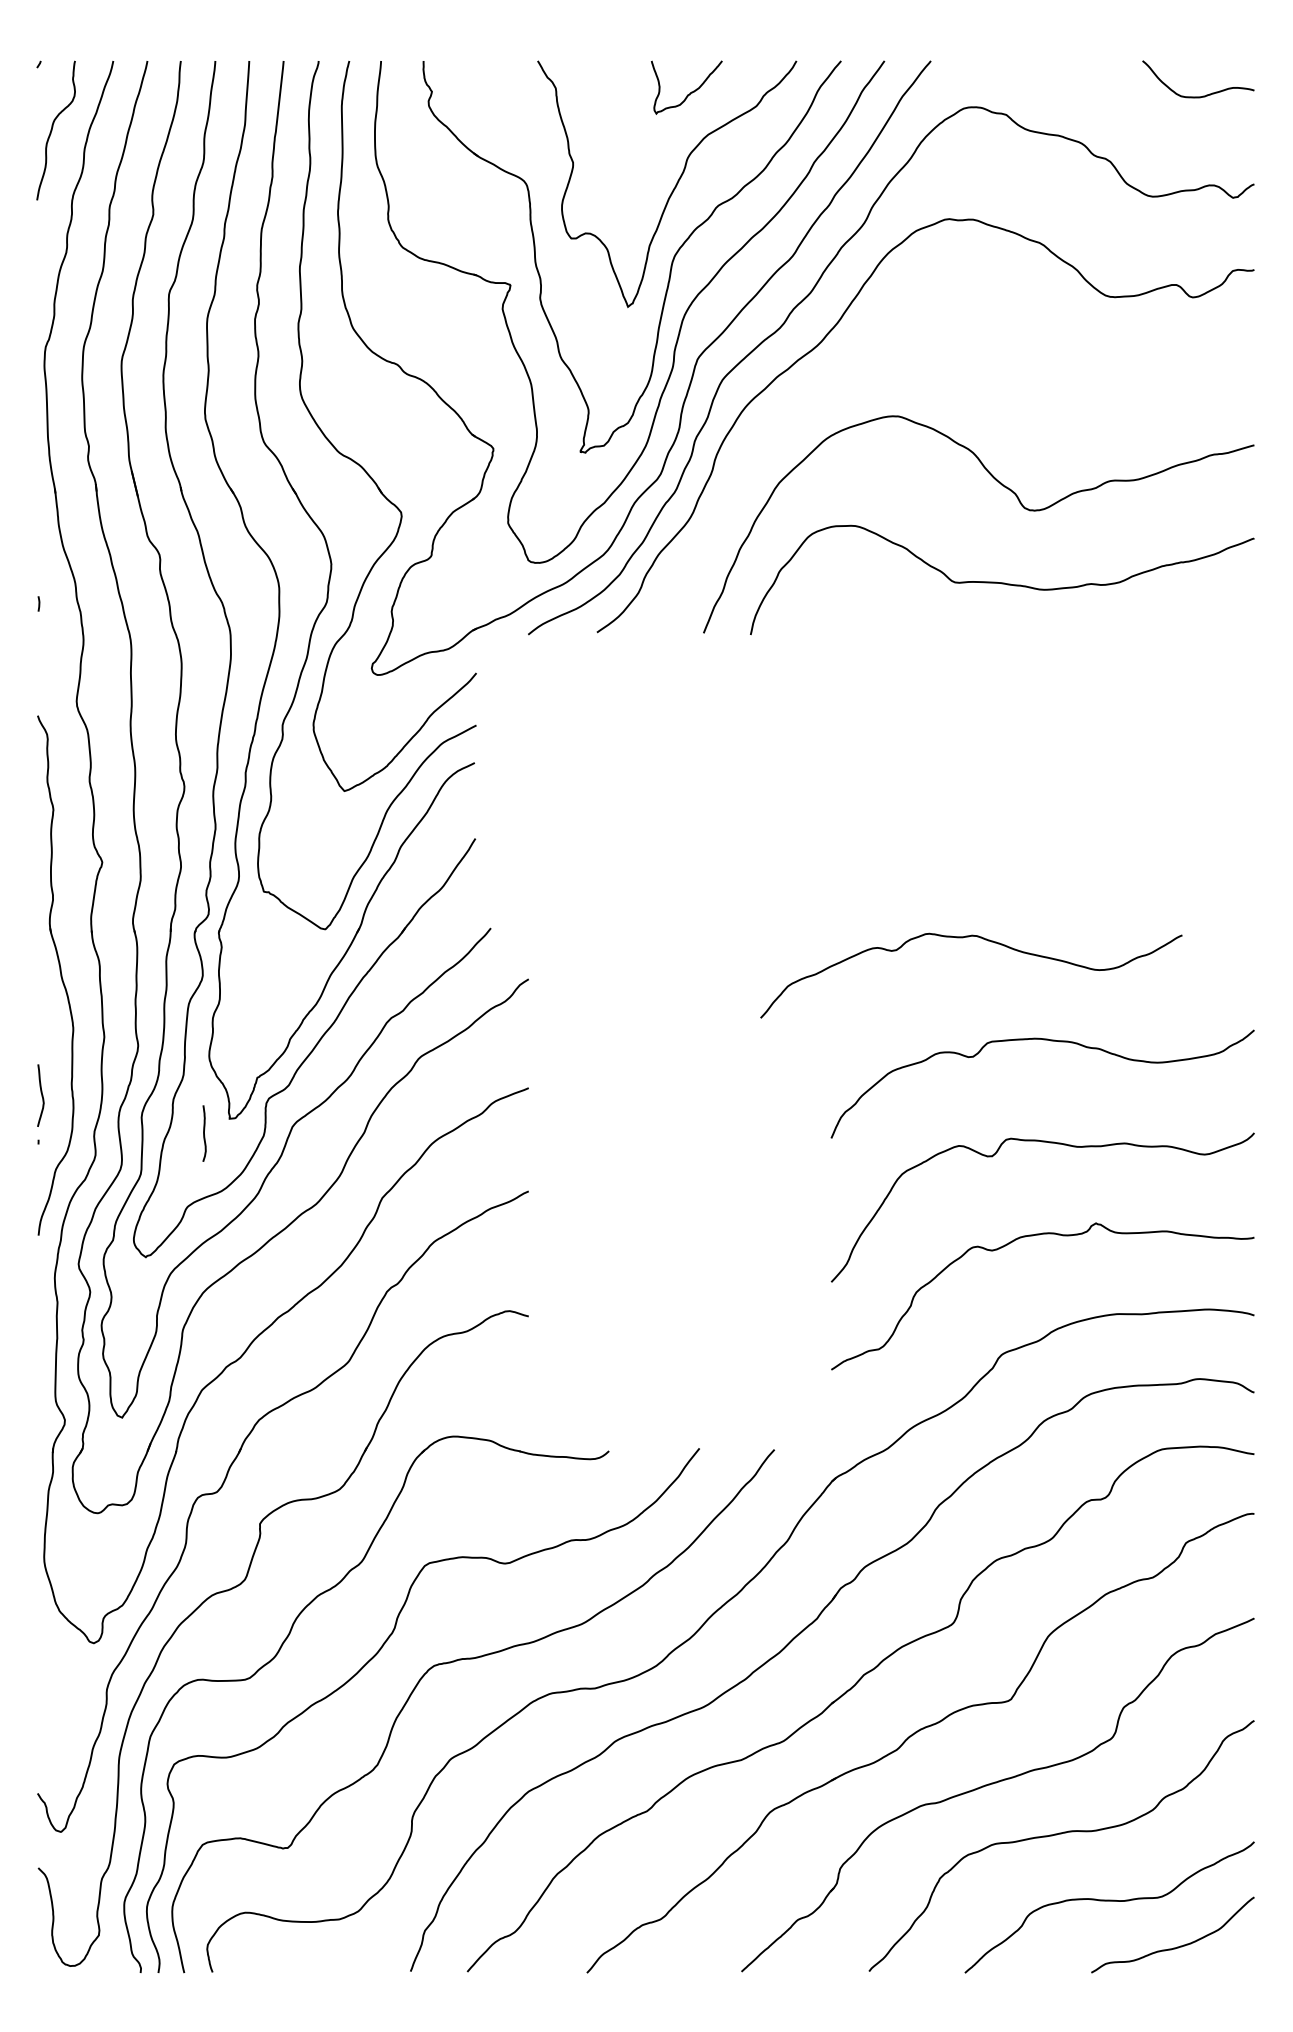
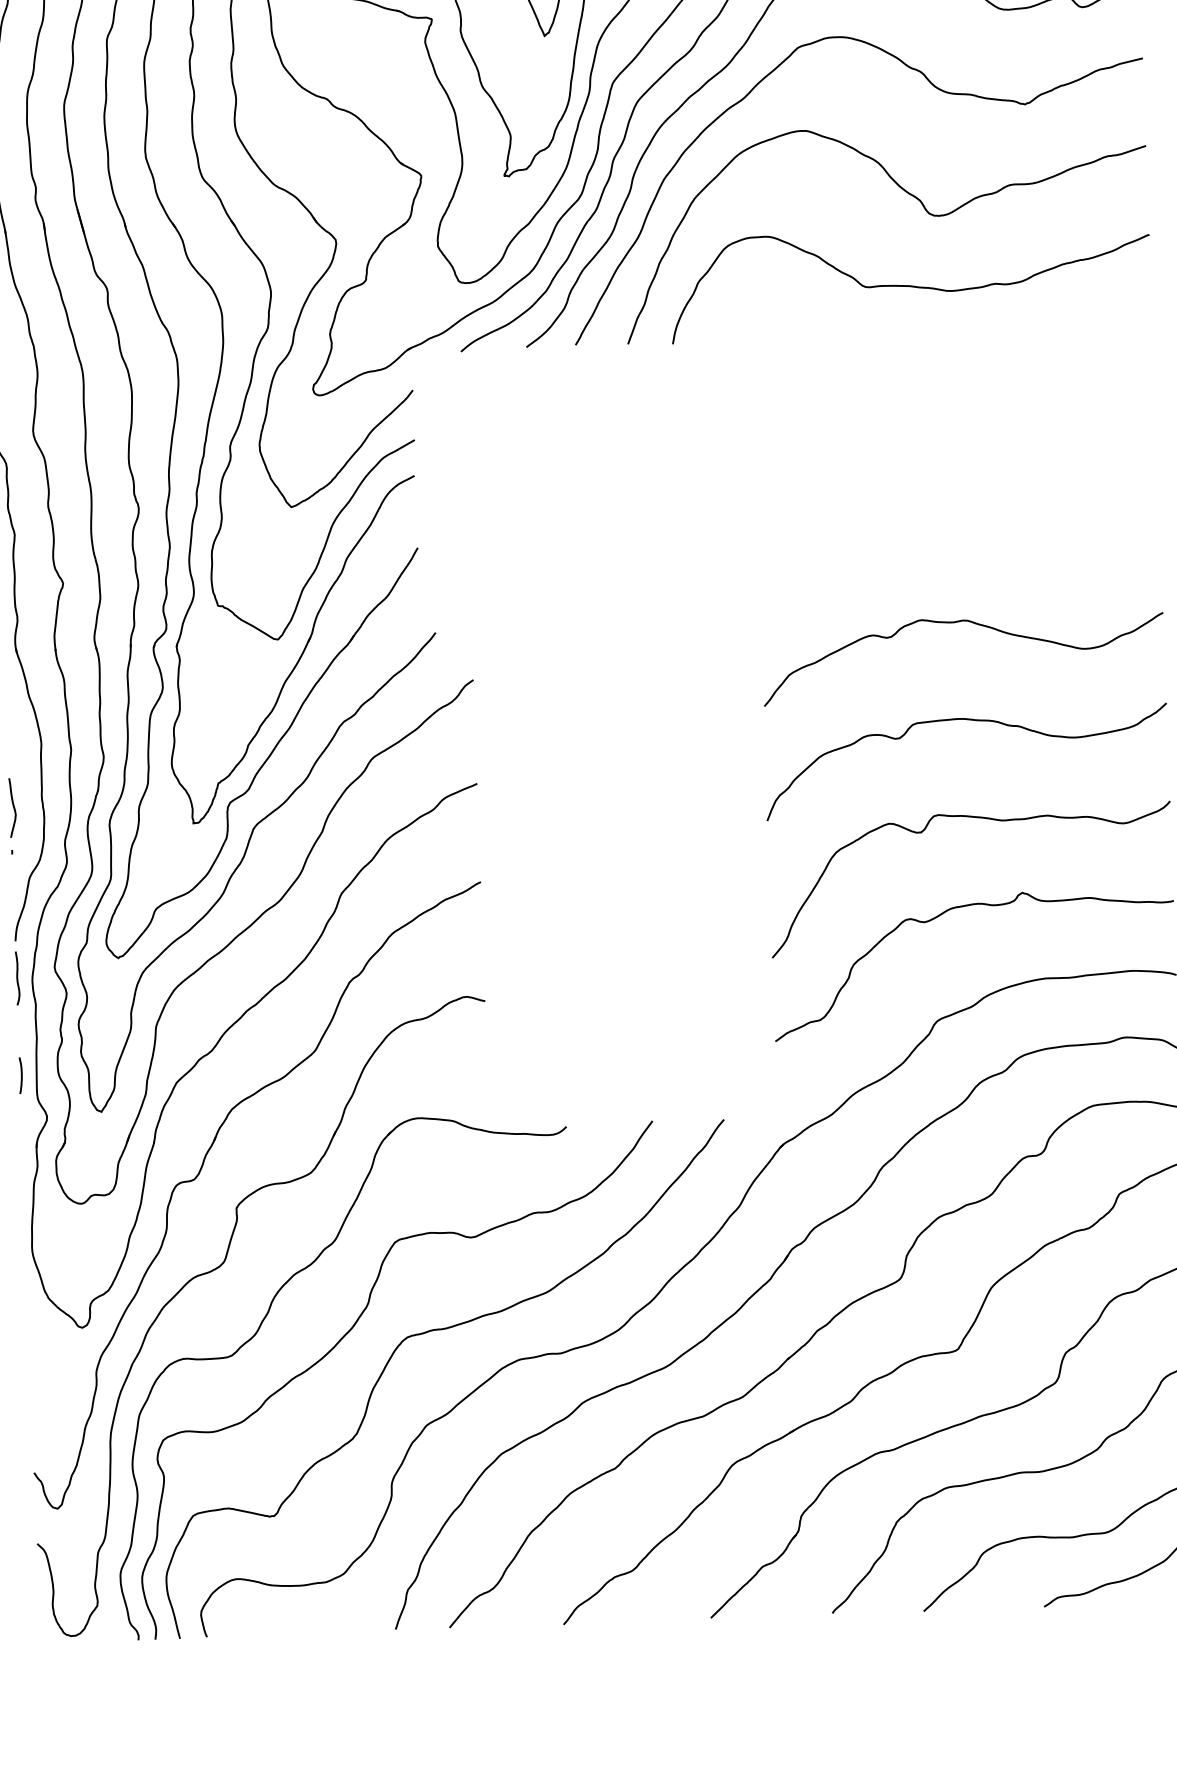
curve: (1035, 376) -> (935, 88), added
curve: (985, 940) -> (975, 624), moved
curve: (204, 1133) -> (17, 978), moved
curve: (39, 1376) -> (21, 1075), added

